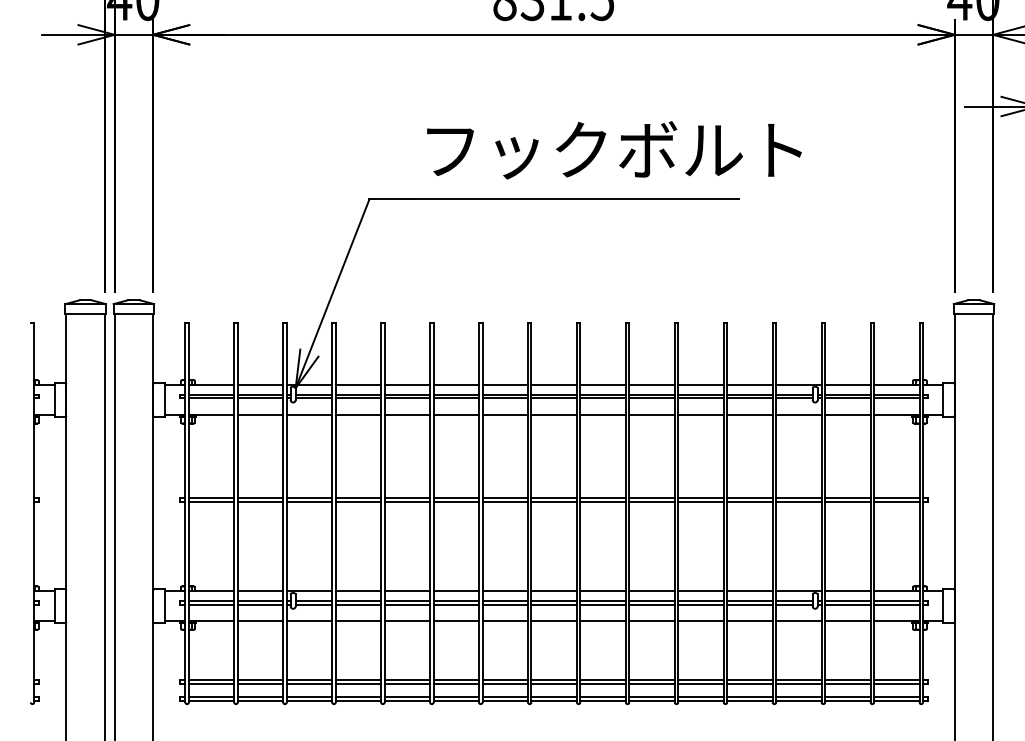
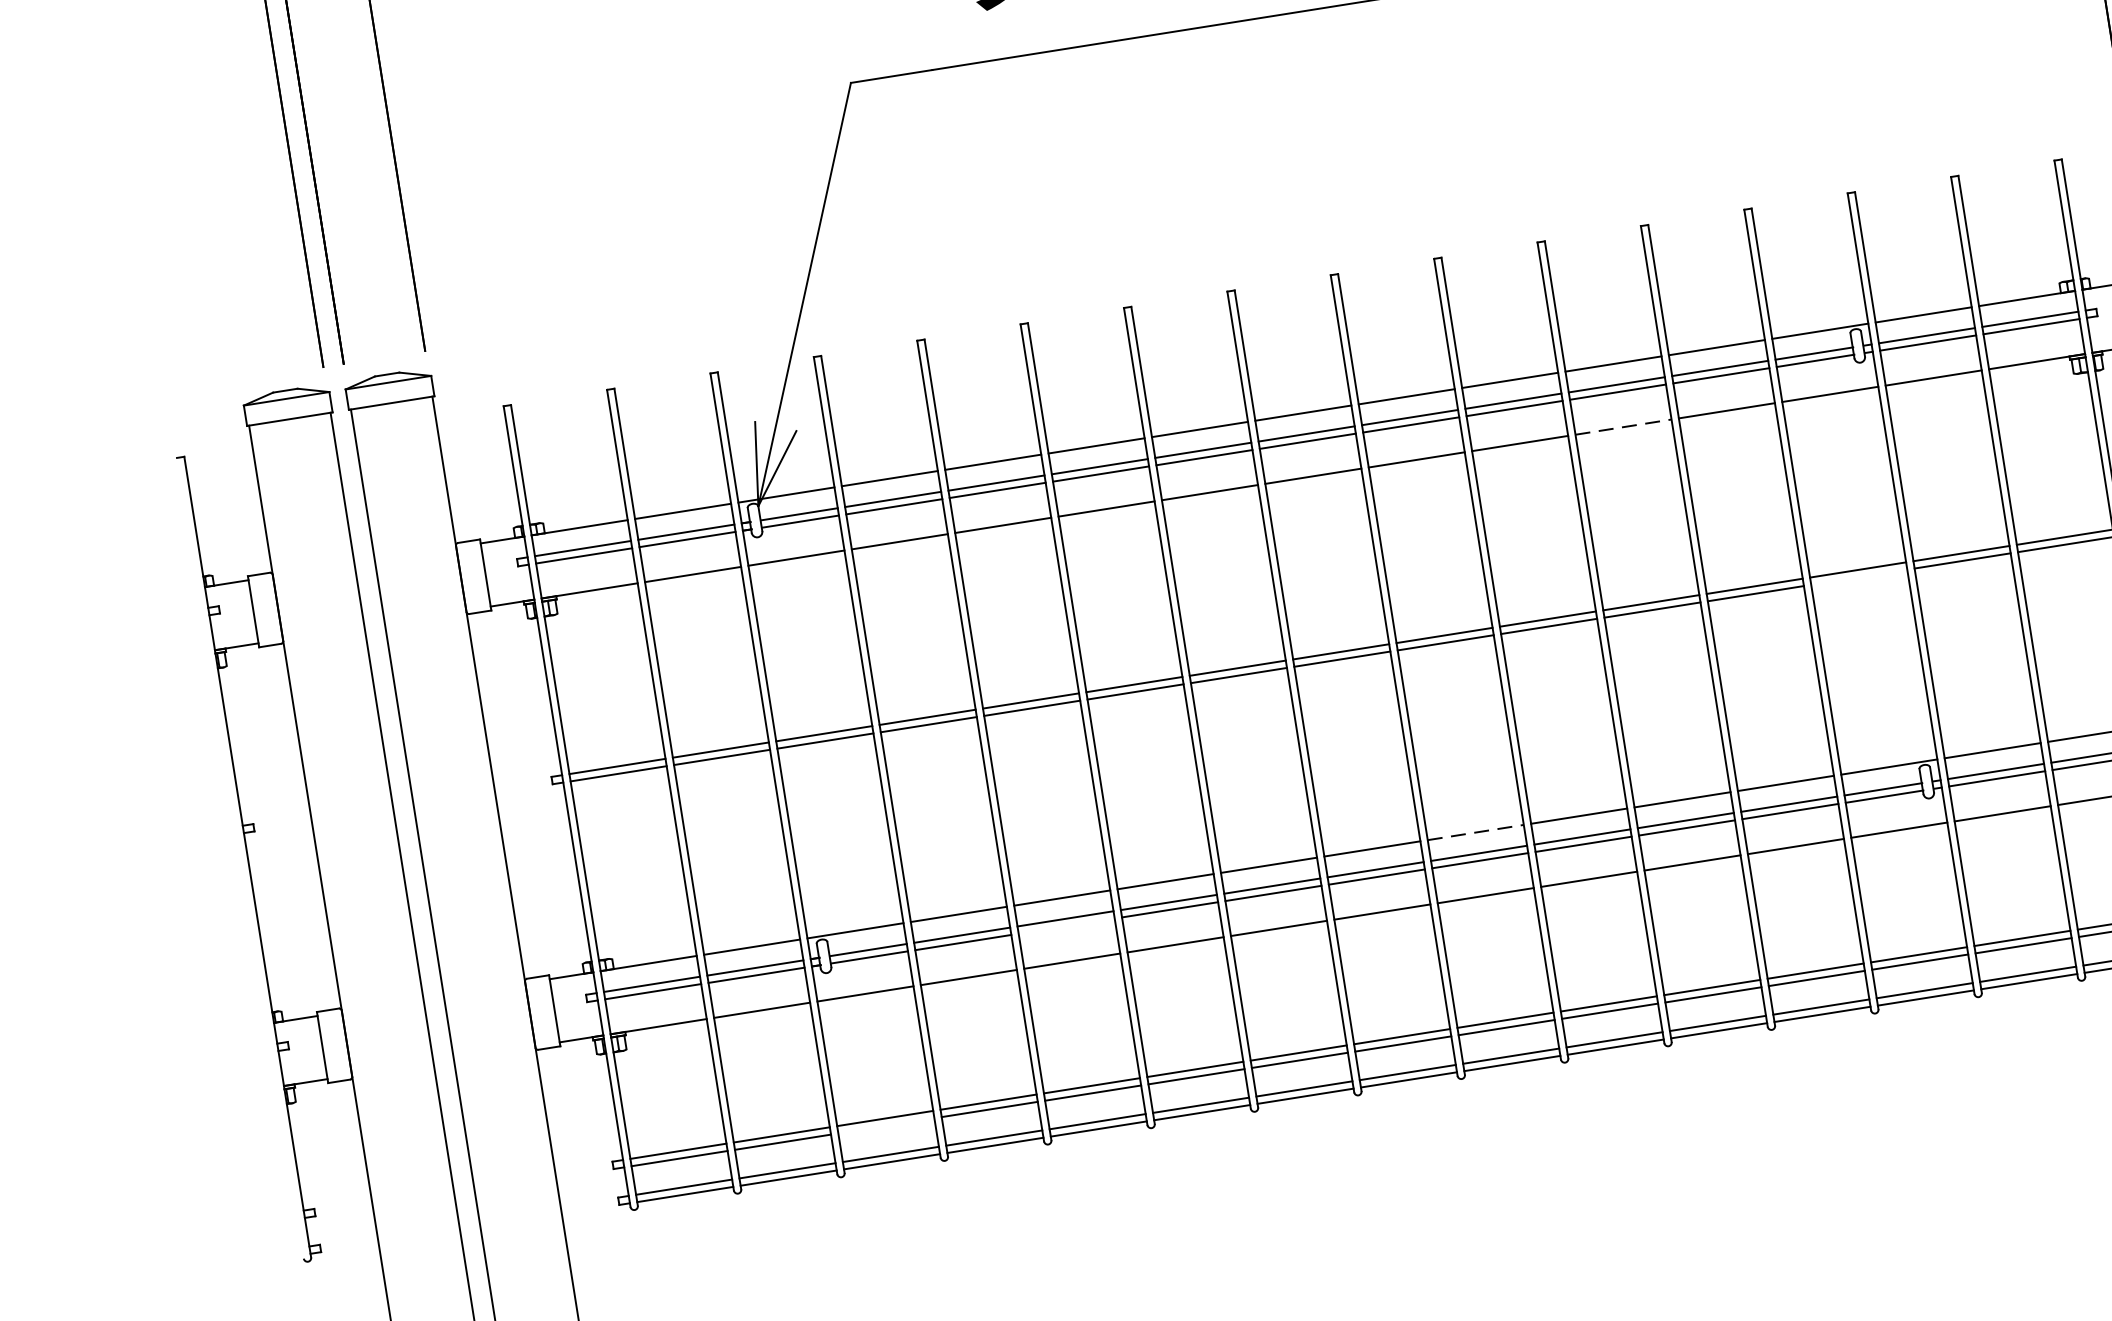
line: (701, 414) -> (1624, 426), solid -> dashed
line: (798, 501) -> (1858, 577), removed
line: (603, 591) -> (1476, 832), solid -> dashed
line: (407, 604) -> (1066, 925), removed
line: (309, 683) -> (886, 1125), removed

